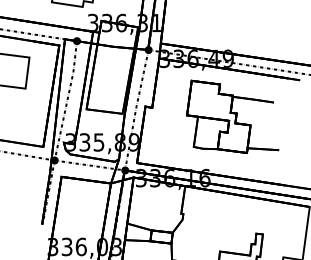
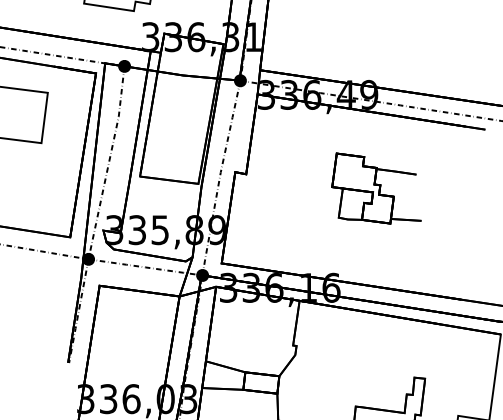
part: (232, 116) -> (375, 188), size x0.6

